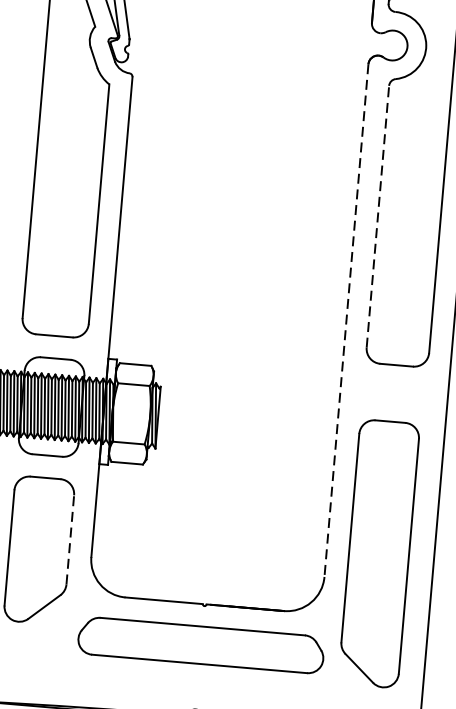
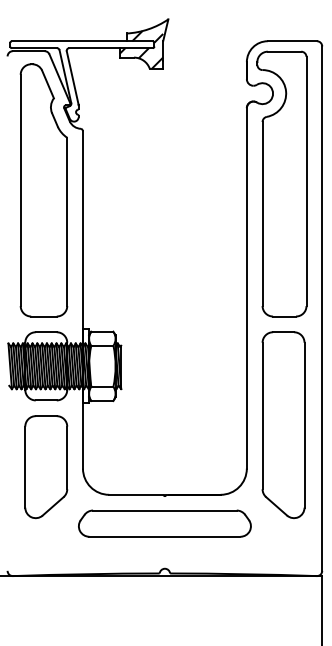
line: (377, 215) -> (262, 213), dashed -> solid
line: (345, 320) -> (246, 288), dashed -> solid
line: (70, 539) -> (67, 457), dashed -> solid
part: (378, 554) -> (283, 425), moved

